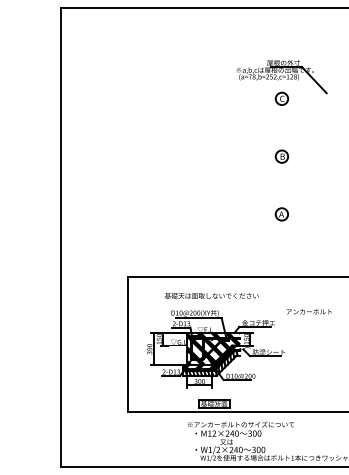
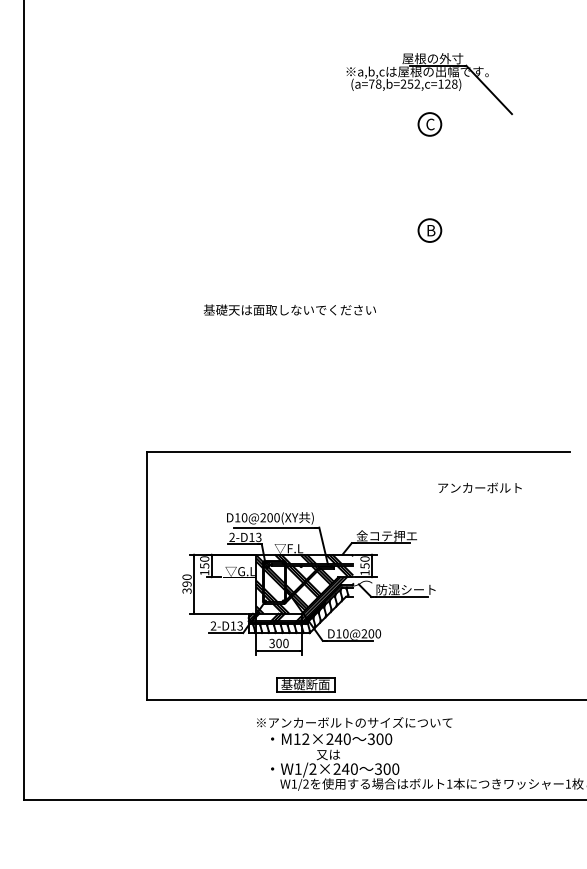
part: (281, 214) -> (429, 336), removed
text: (211, 295) -> (289, 309), moved
text: (308, 311) -> (478, 487), moved

